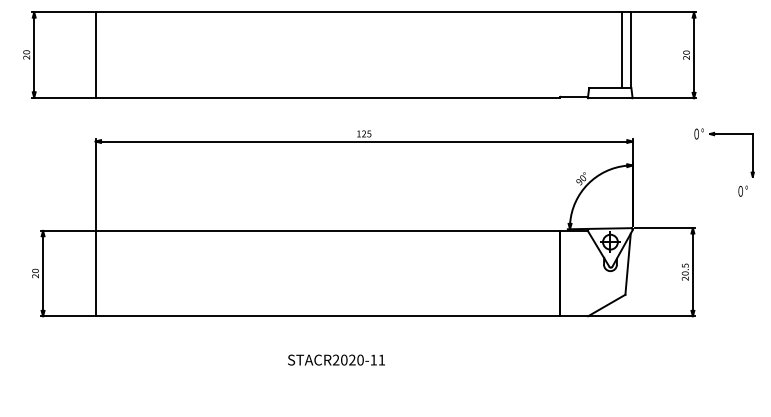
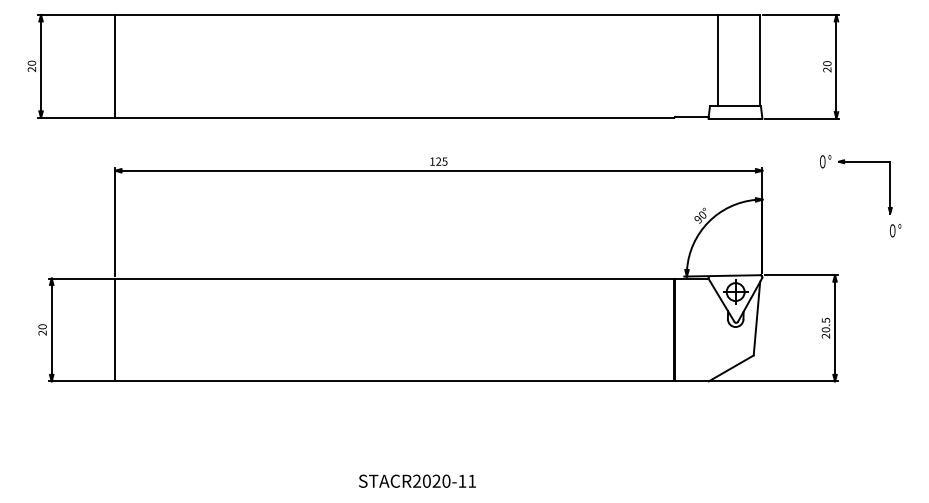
line: (621, 50) -> (717, 61), moved
part: (724, 134) -> (856, 162), moved
text: (336, 359) -> (417, 480), moved

